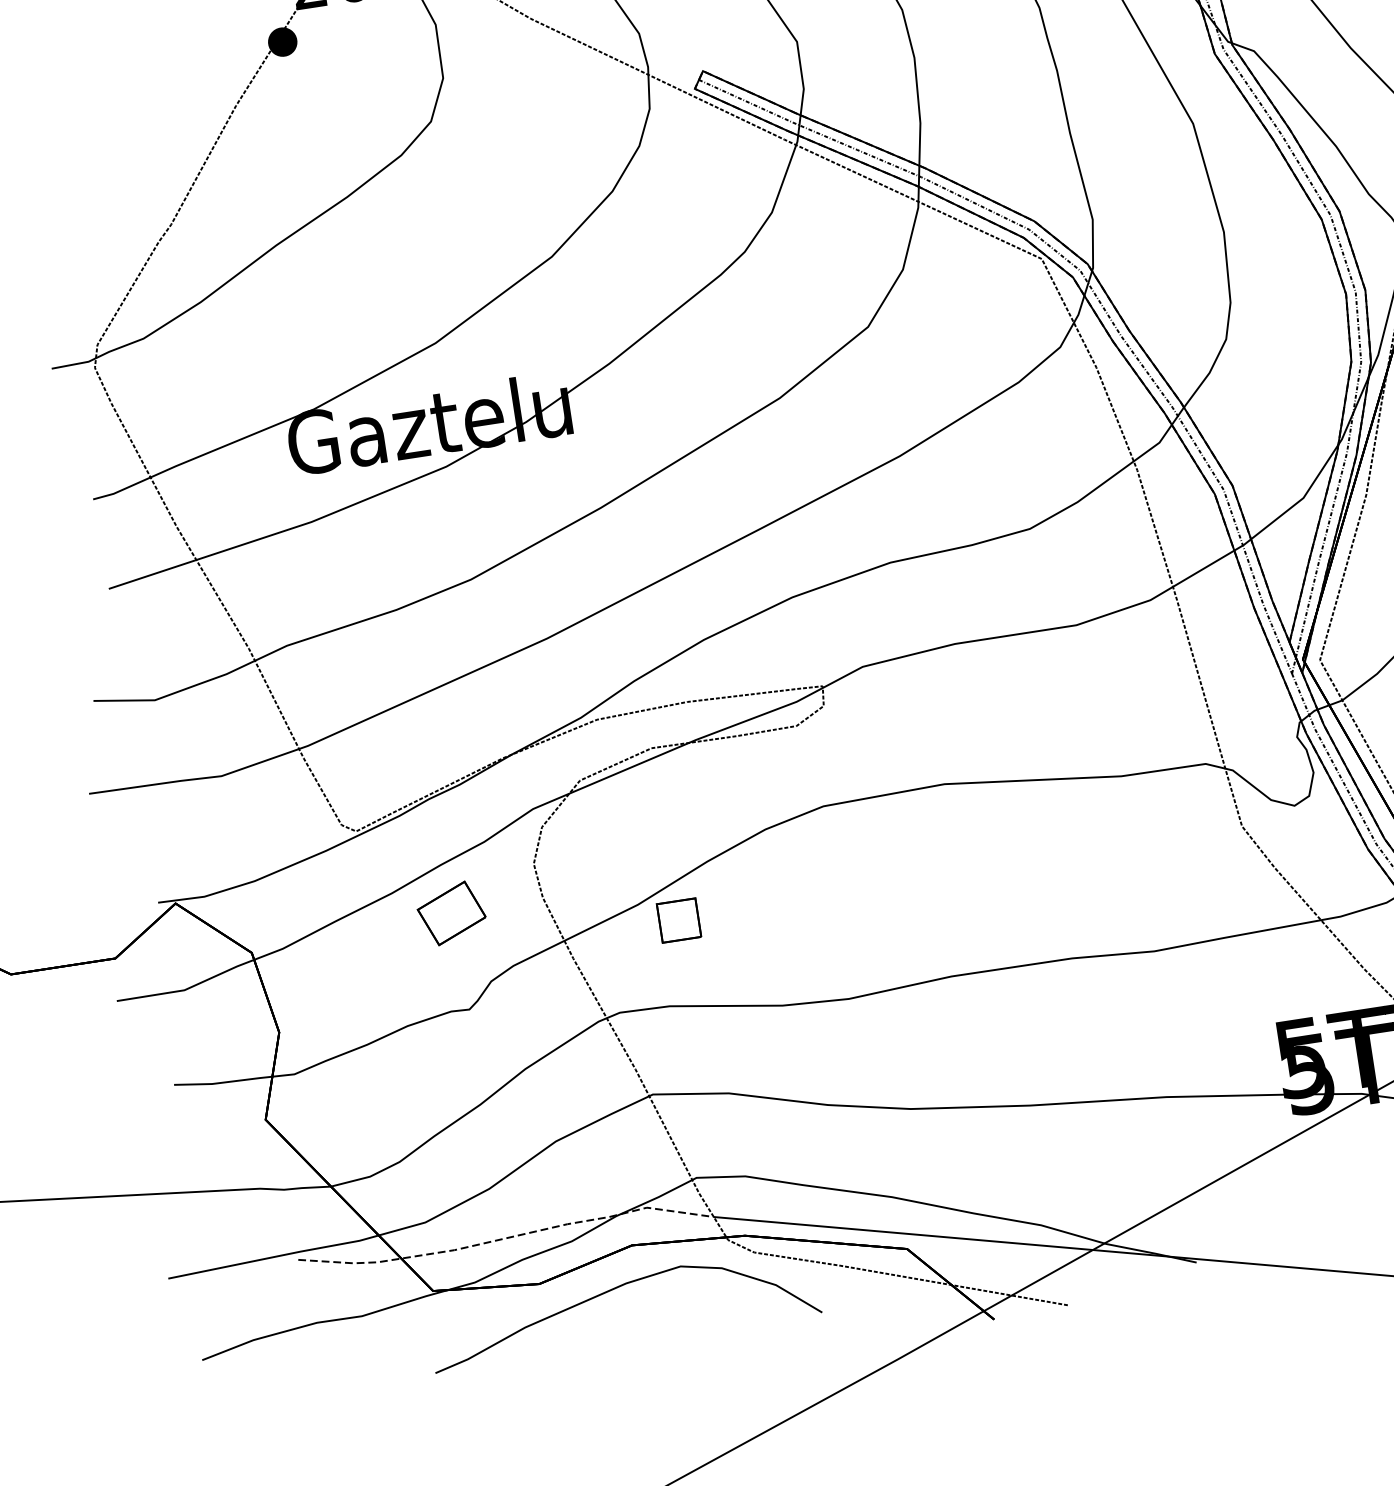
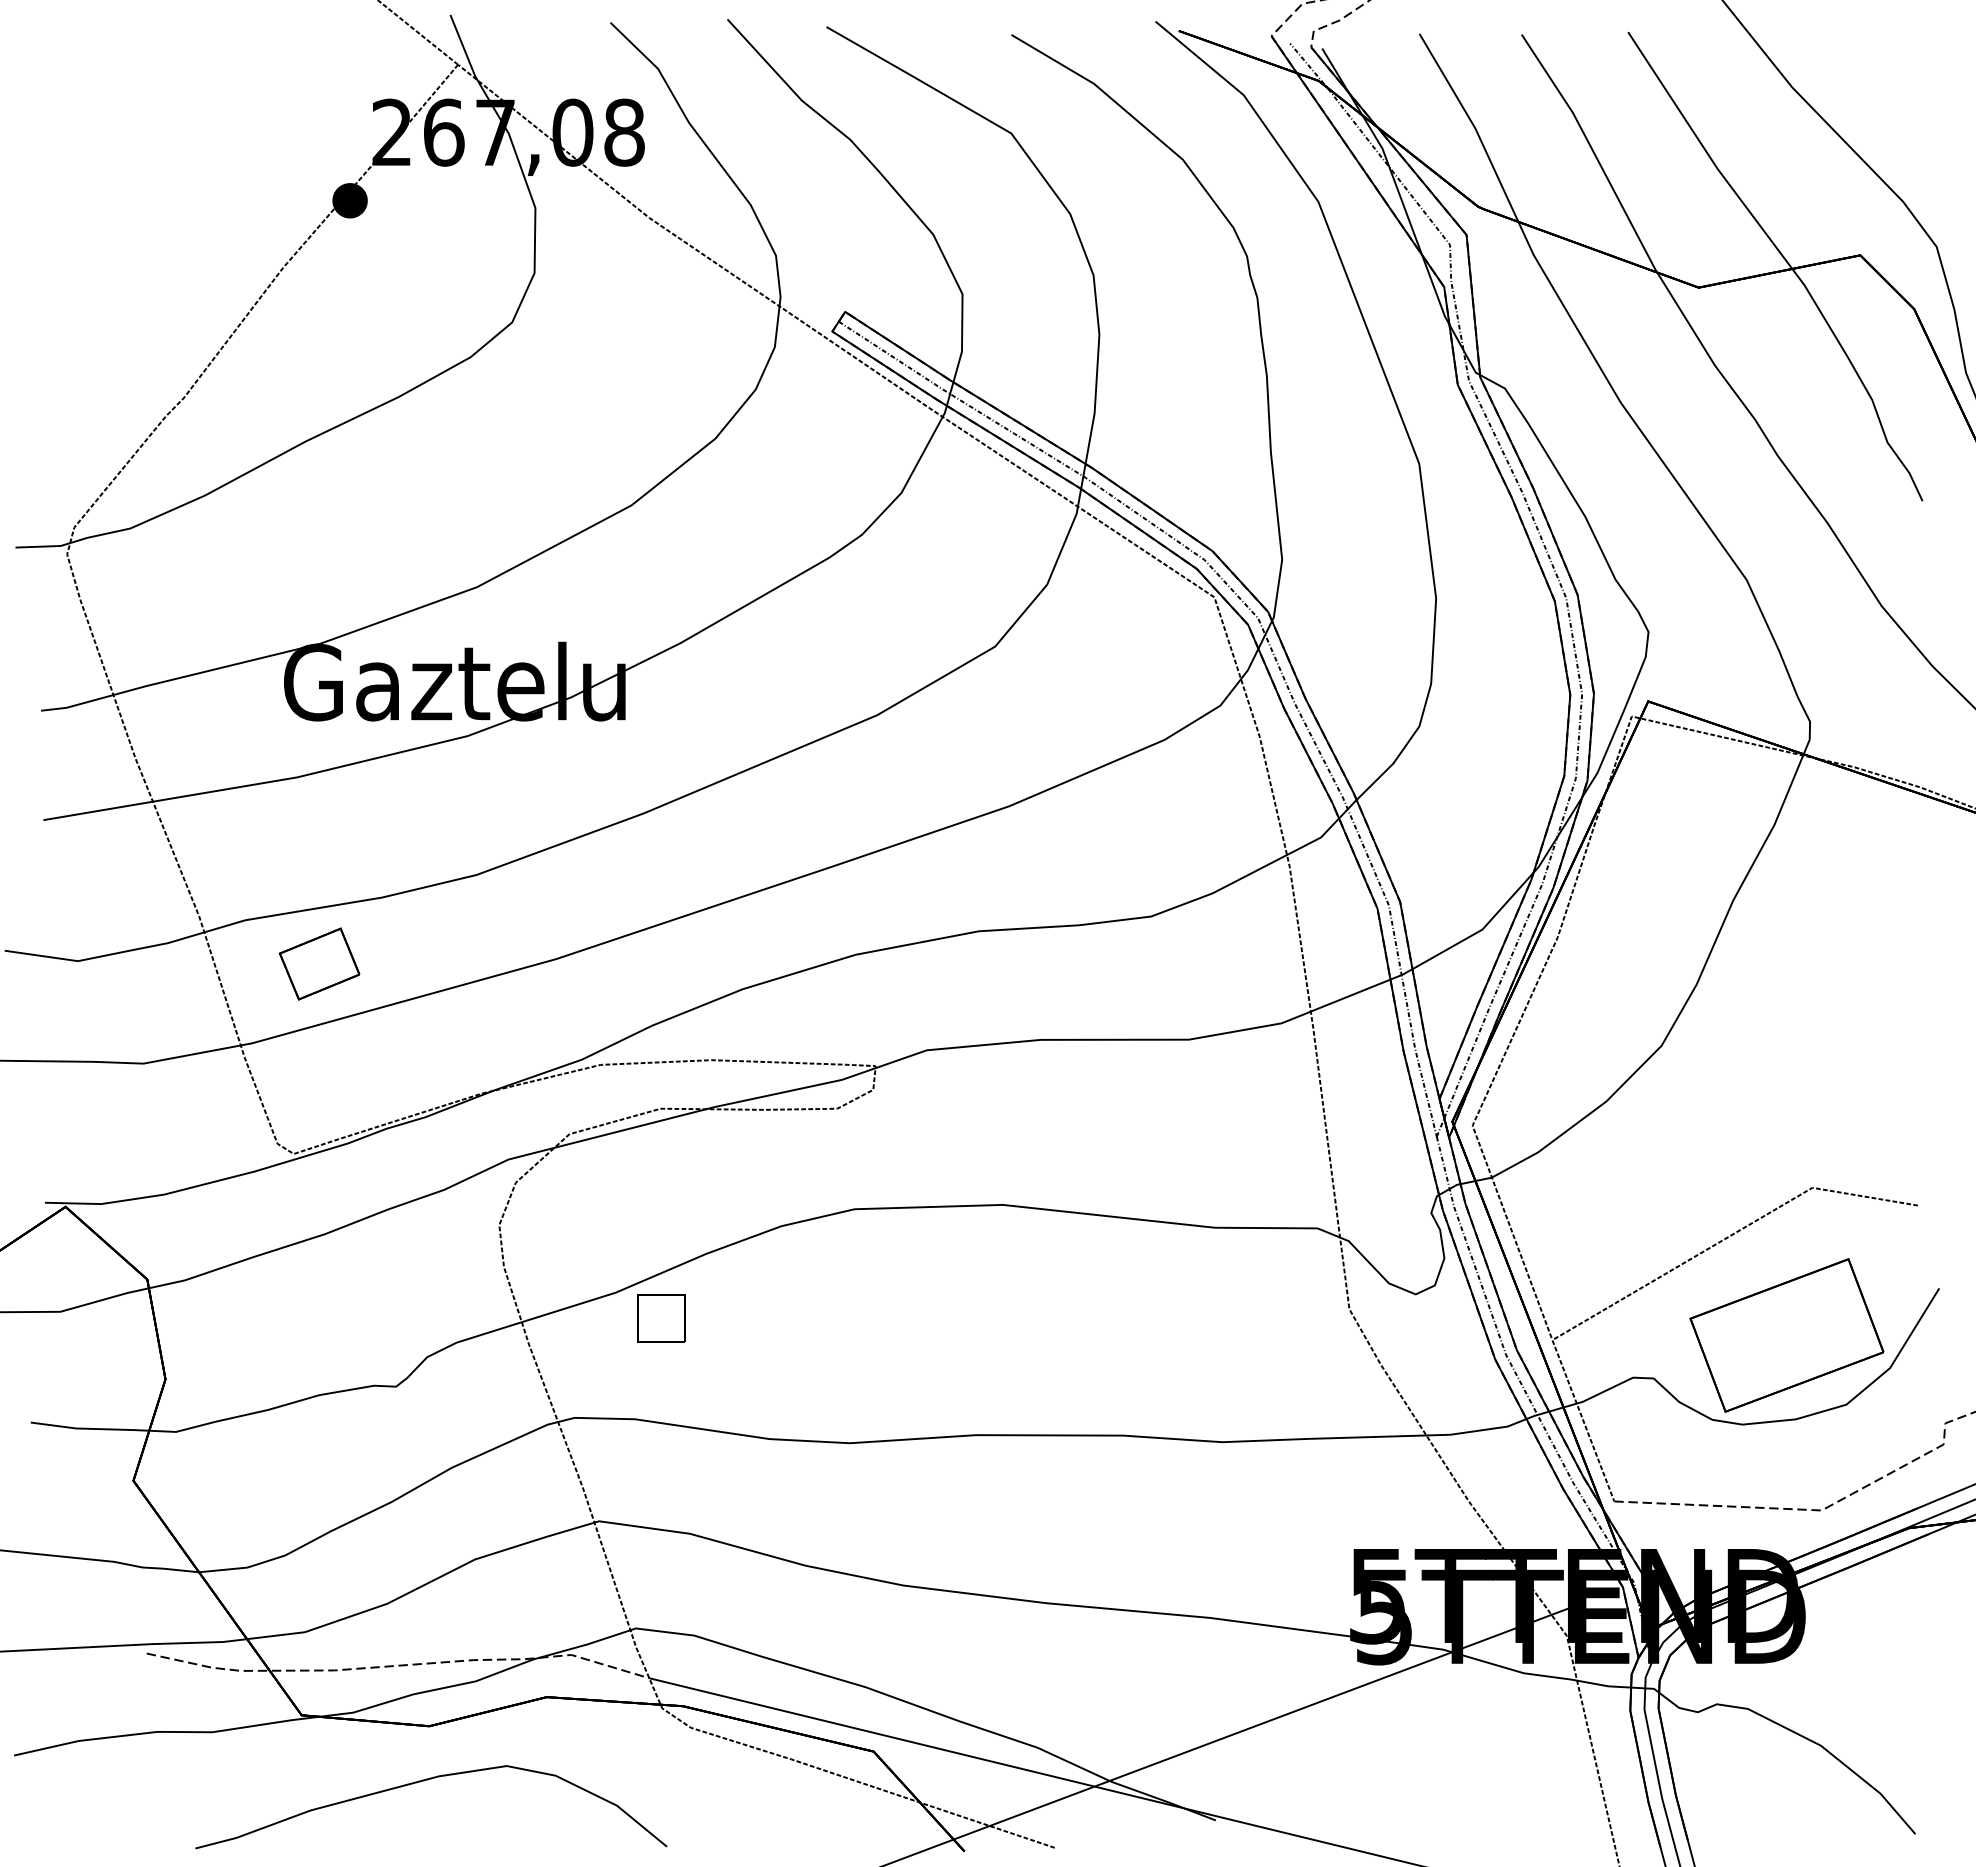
part: (451, 913) -> (319, 963), moved
part: (615, 1289) -> (424, 1781), moved

